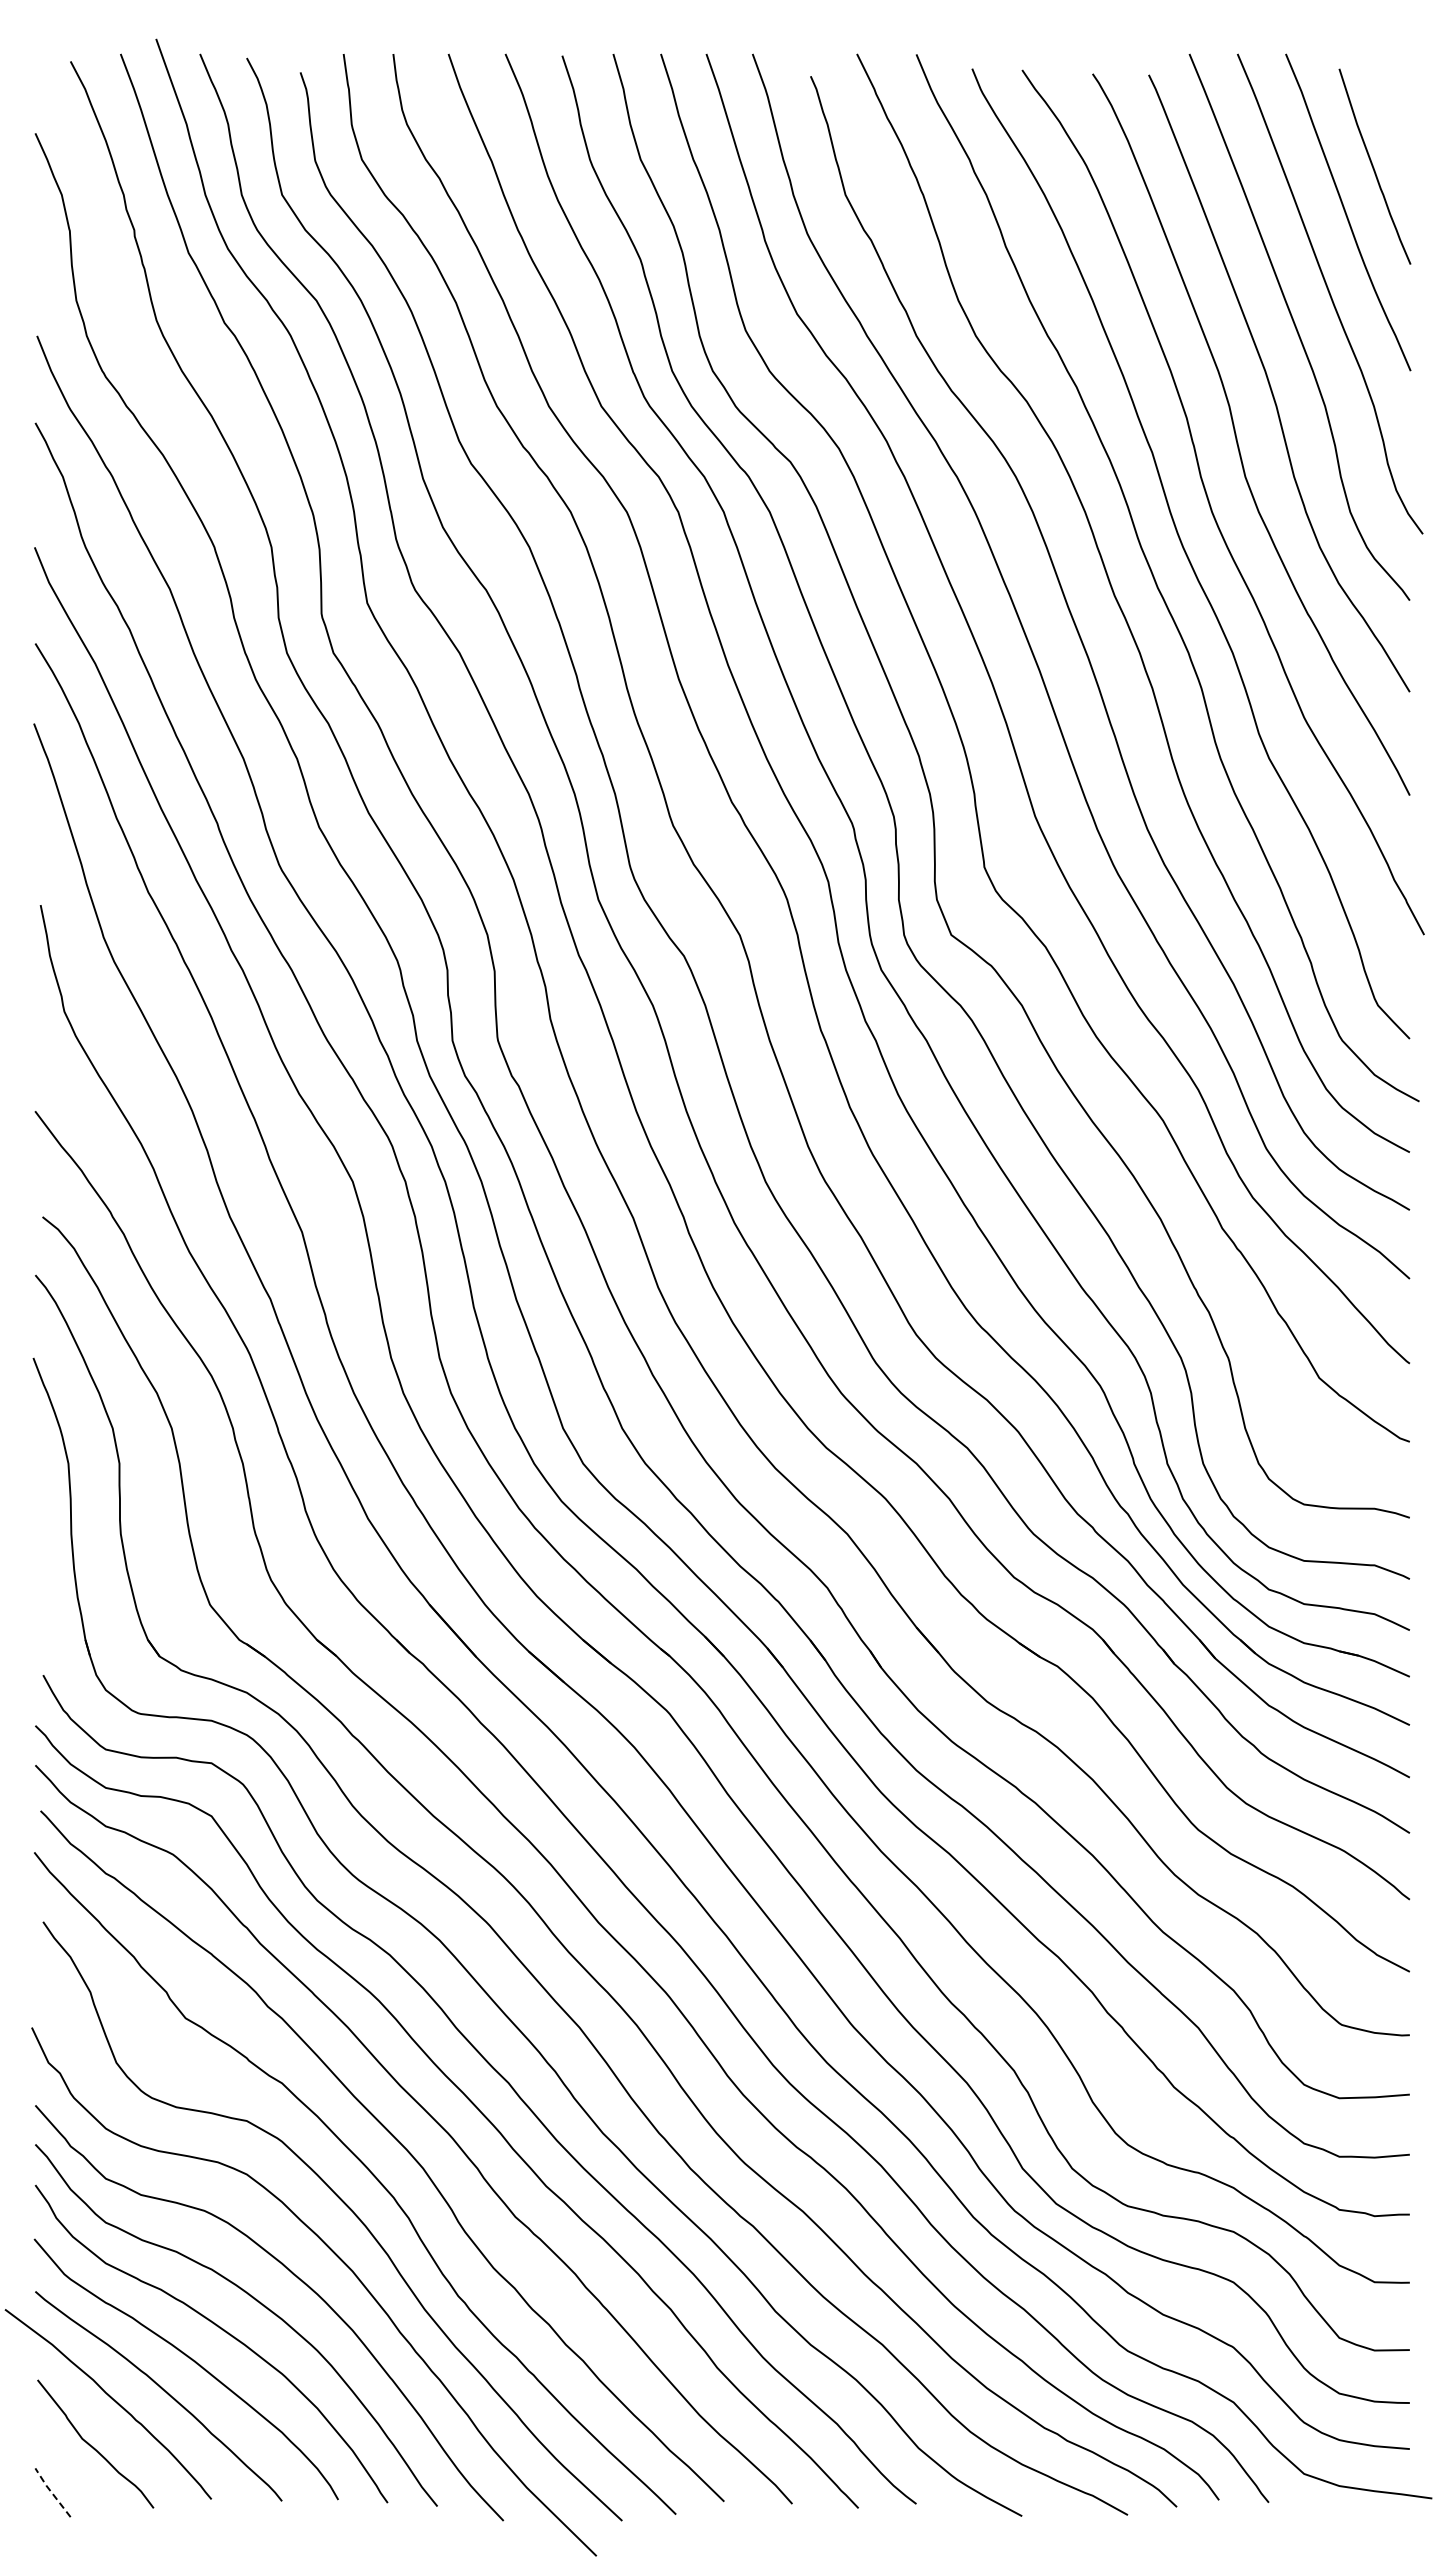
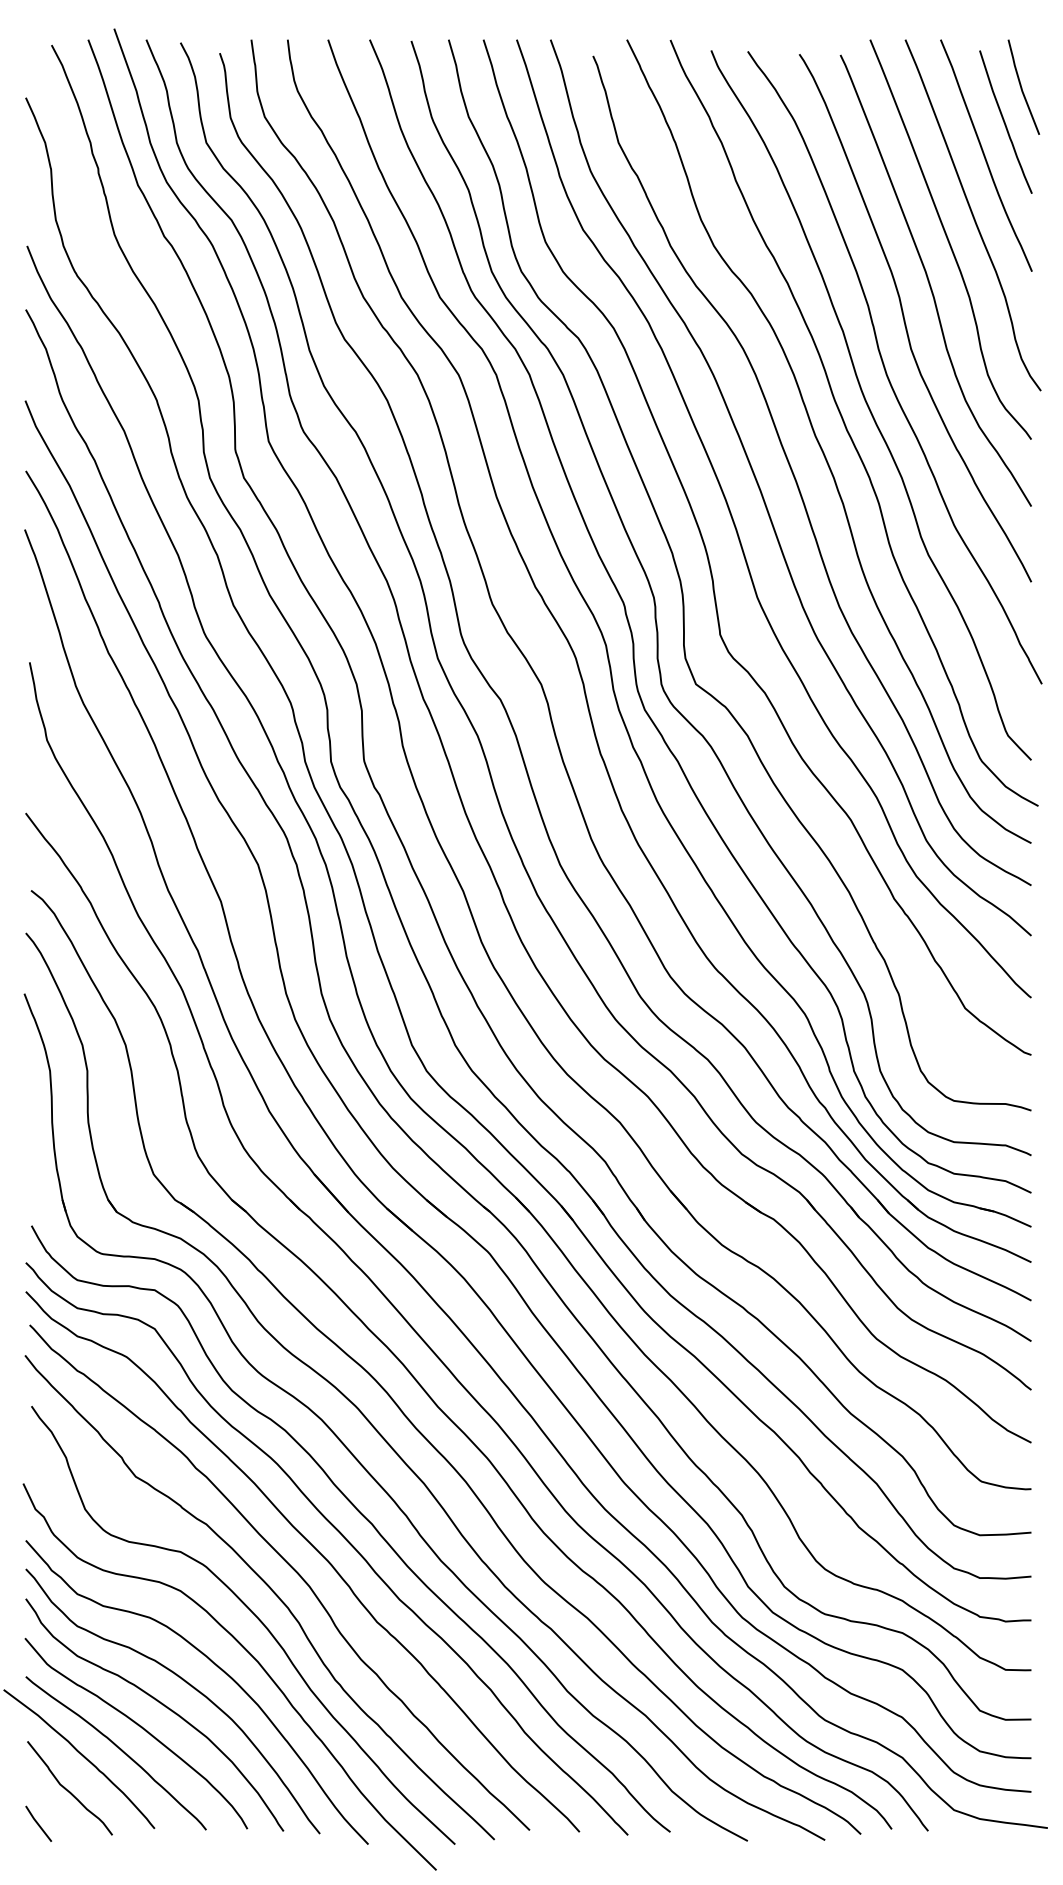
line: (1397, 120) -> (1022, 88), added
line: (51, 2492) -> (37, 1823), dashed -> solid

